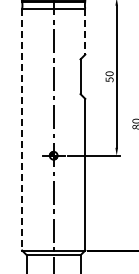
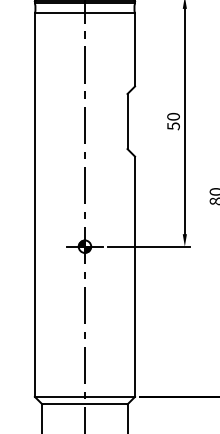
line: (85, 32) -> (135, 51), dashed -> solid
line: (22, 129) -> (35, 205), dashed -> solid

